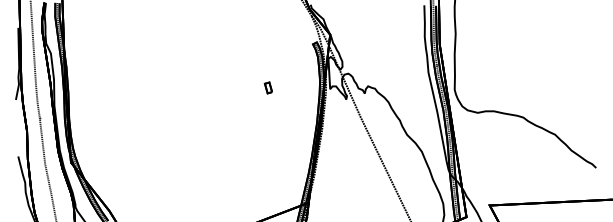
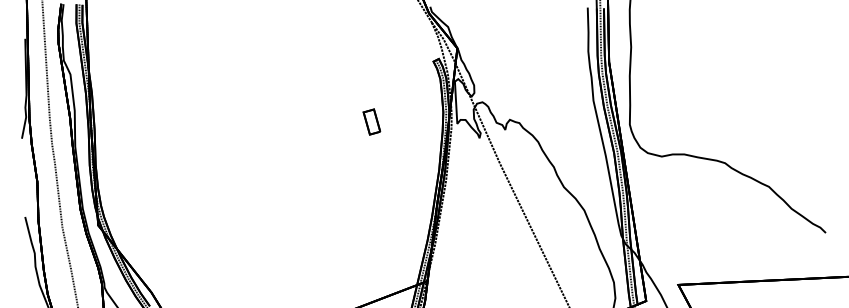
part: (268, 87) -> (371, 121), size x1.67

